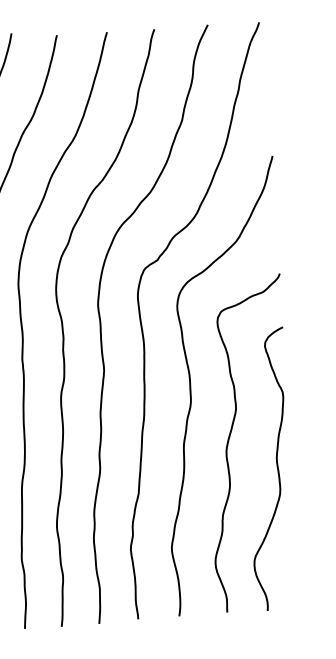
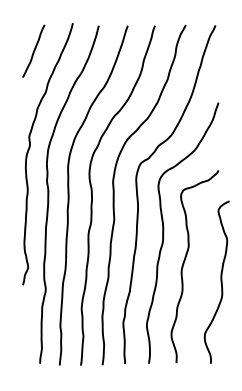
curve: (275, 467) -> (220, 281), moved

